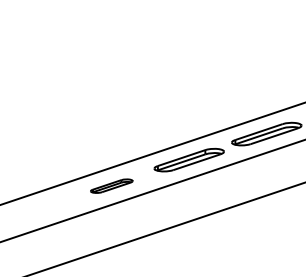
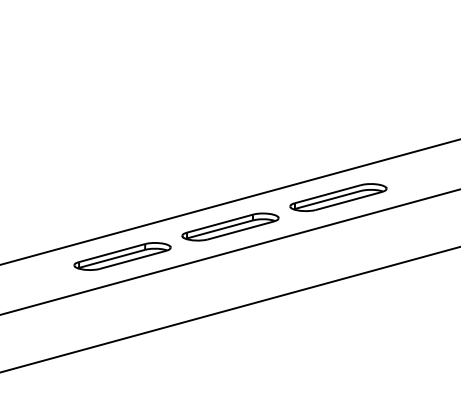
part: (111, 186) -> (122, 256), size x1.67

